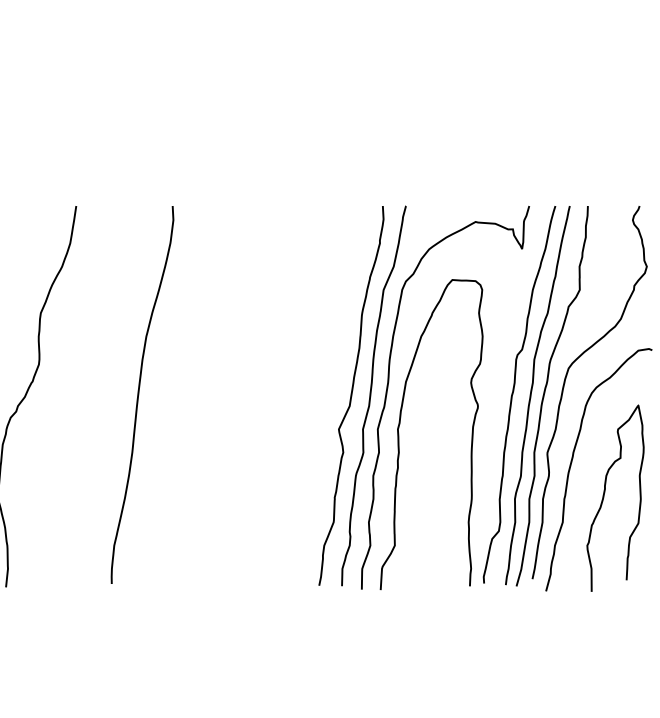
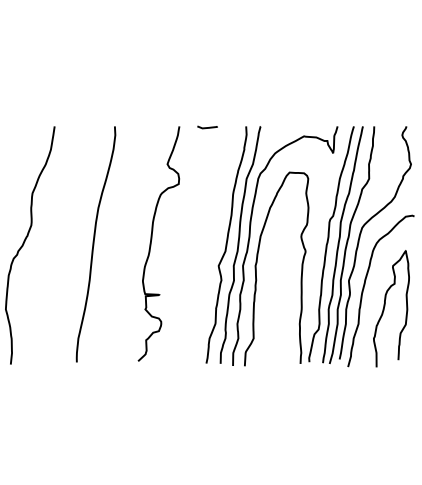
curve: (320, 207) -> (207, 127), added
curve: (231, 393) -> (151, 243), added

